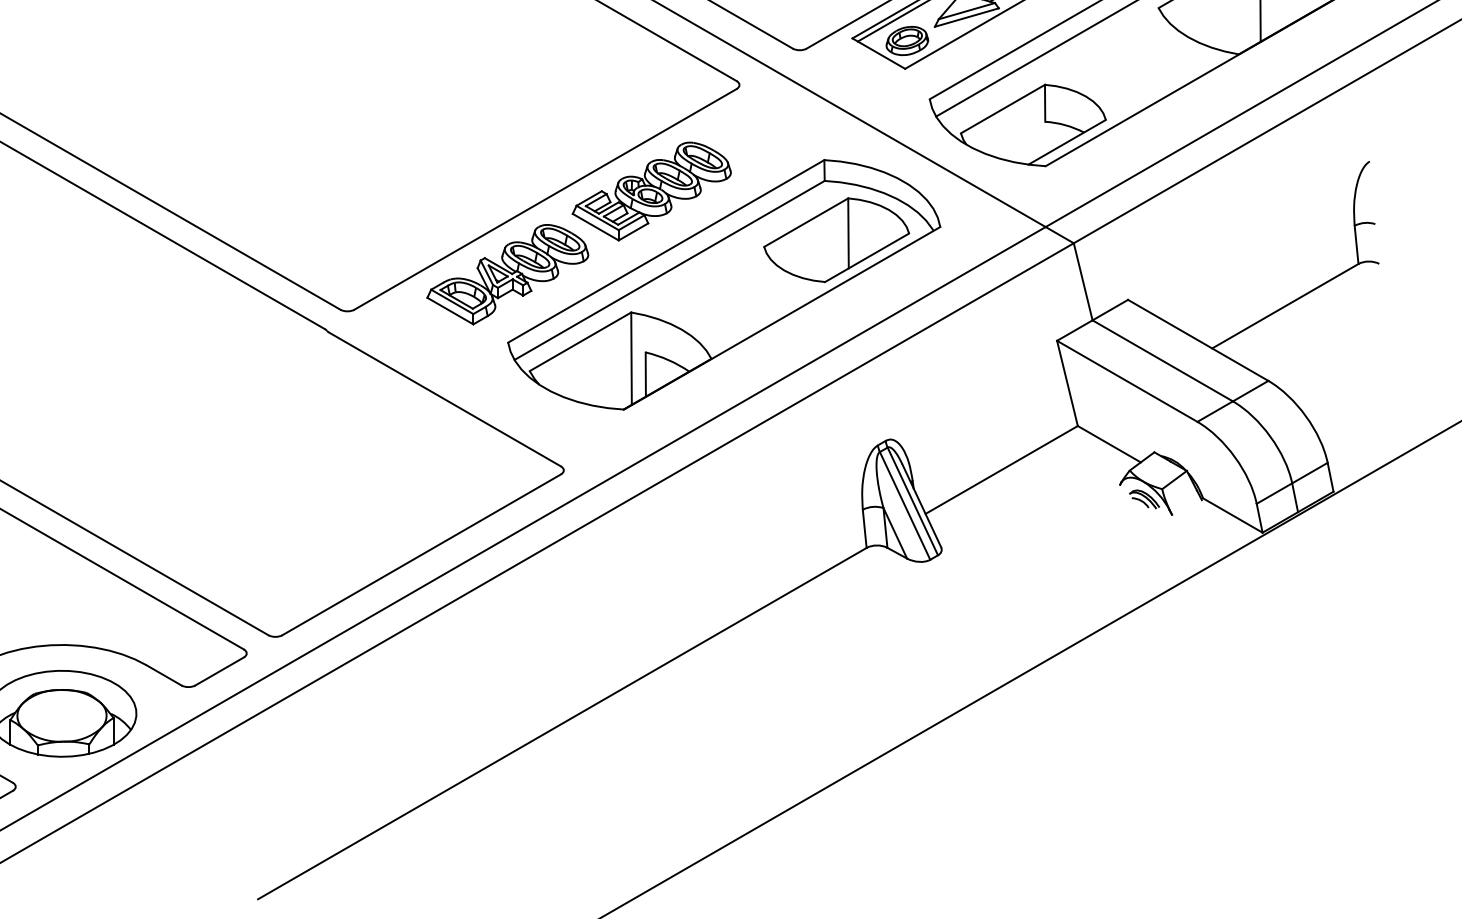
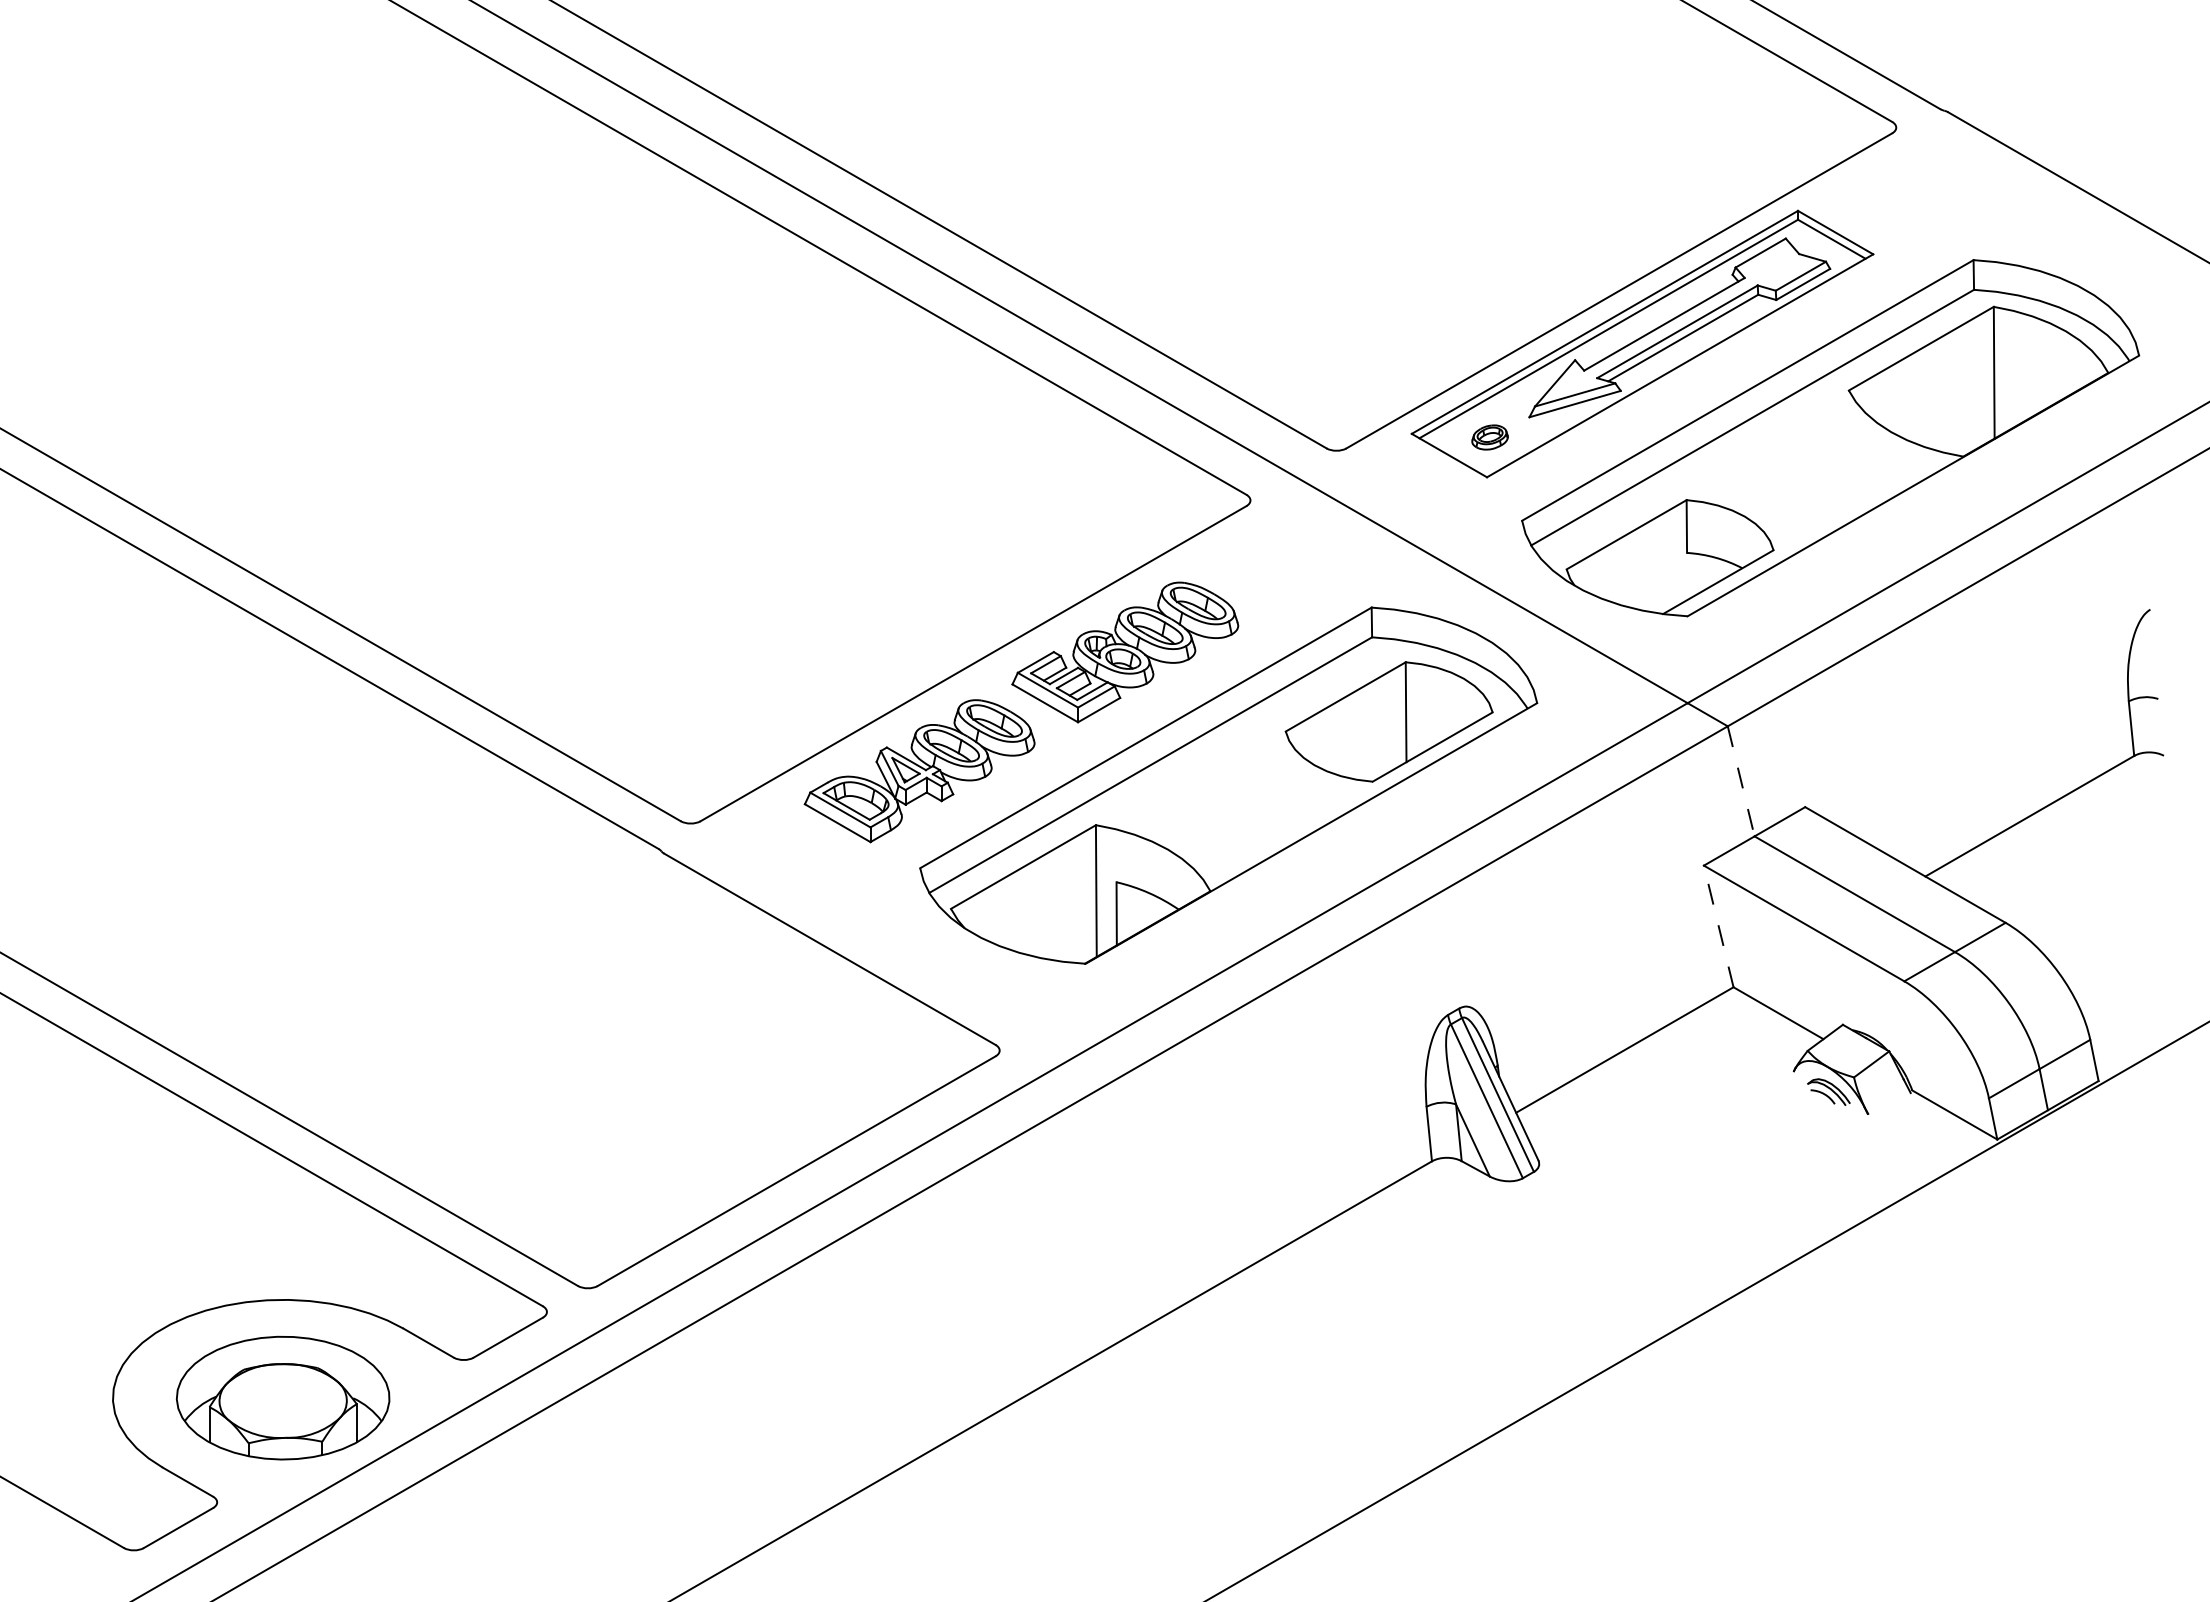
part: (906, 40) -> (1489, 437), size x0.6
line: (1083, 281) -> (1741, 781), solid -> dashed
line: (1067, 383) -> (1718, 926), solid -> dashed

